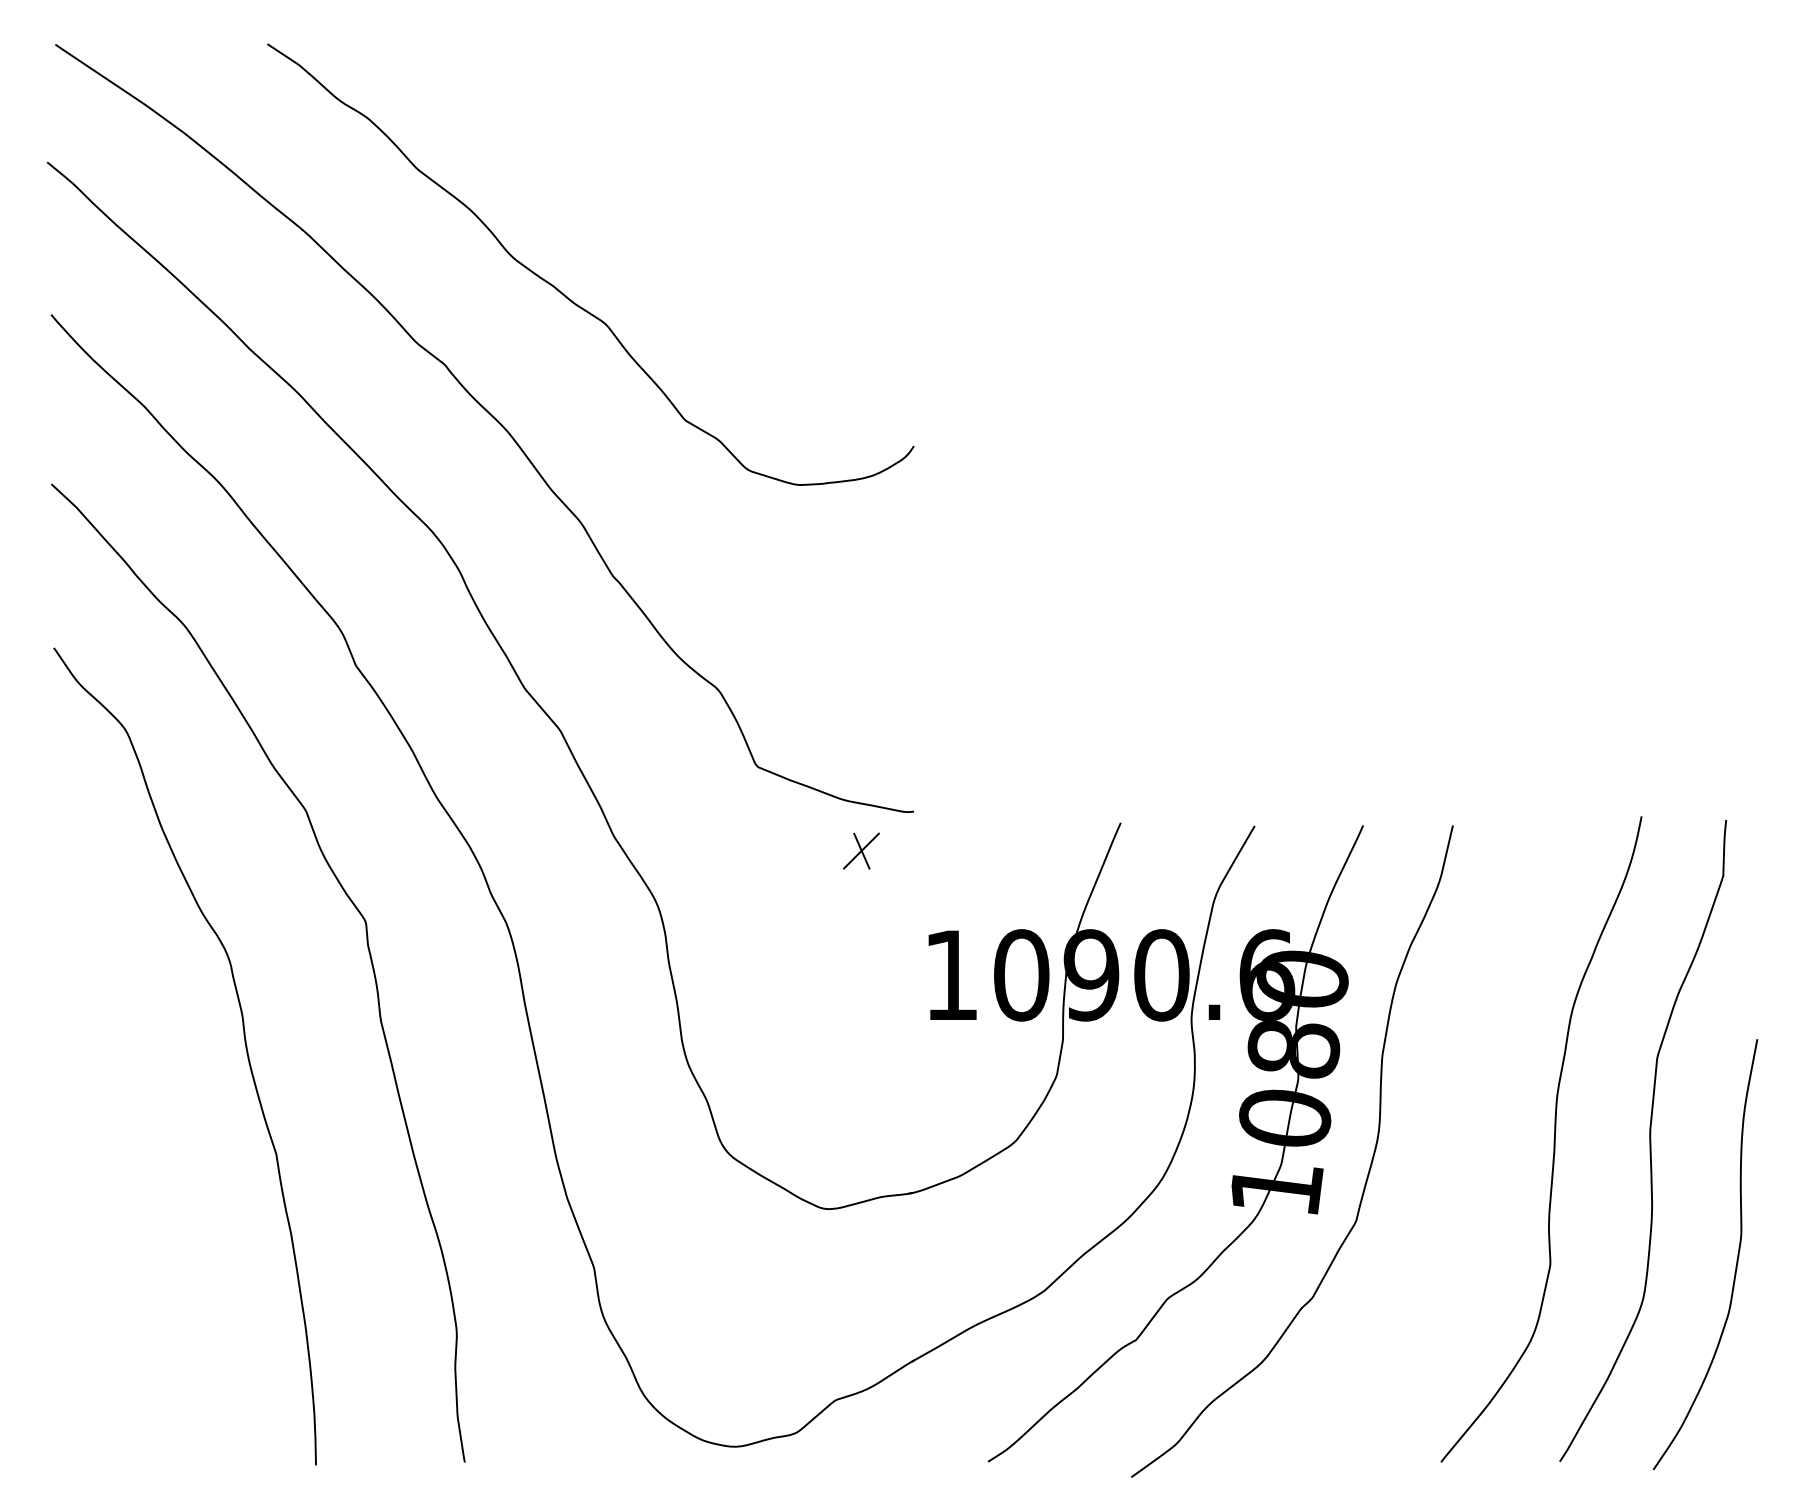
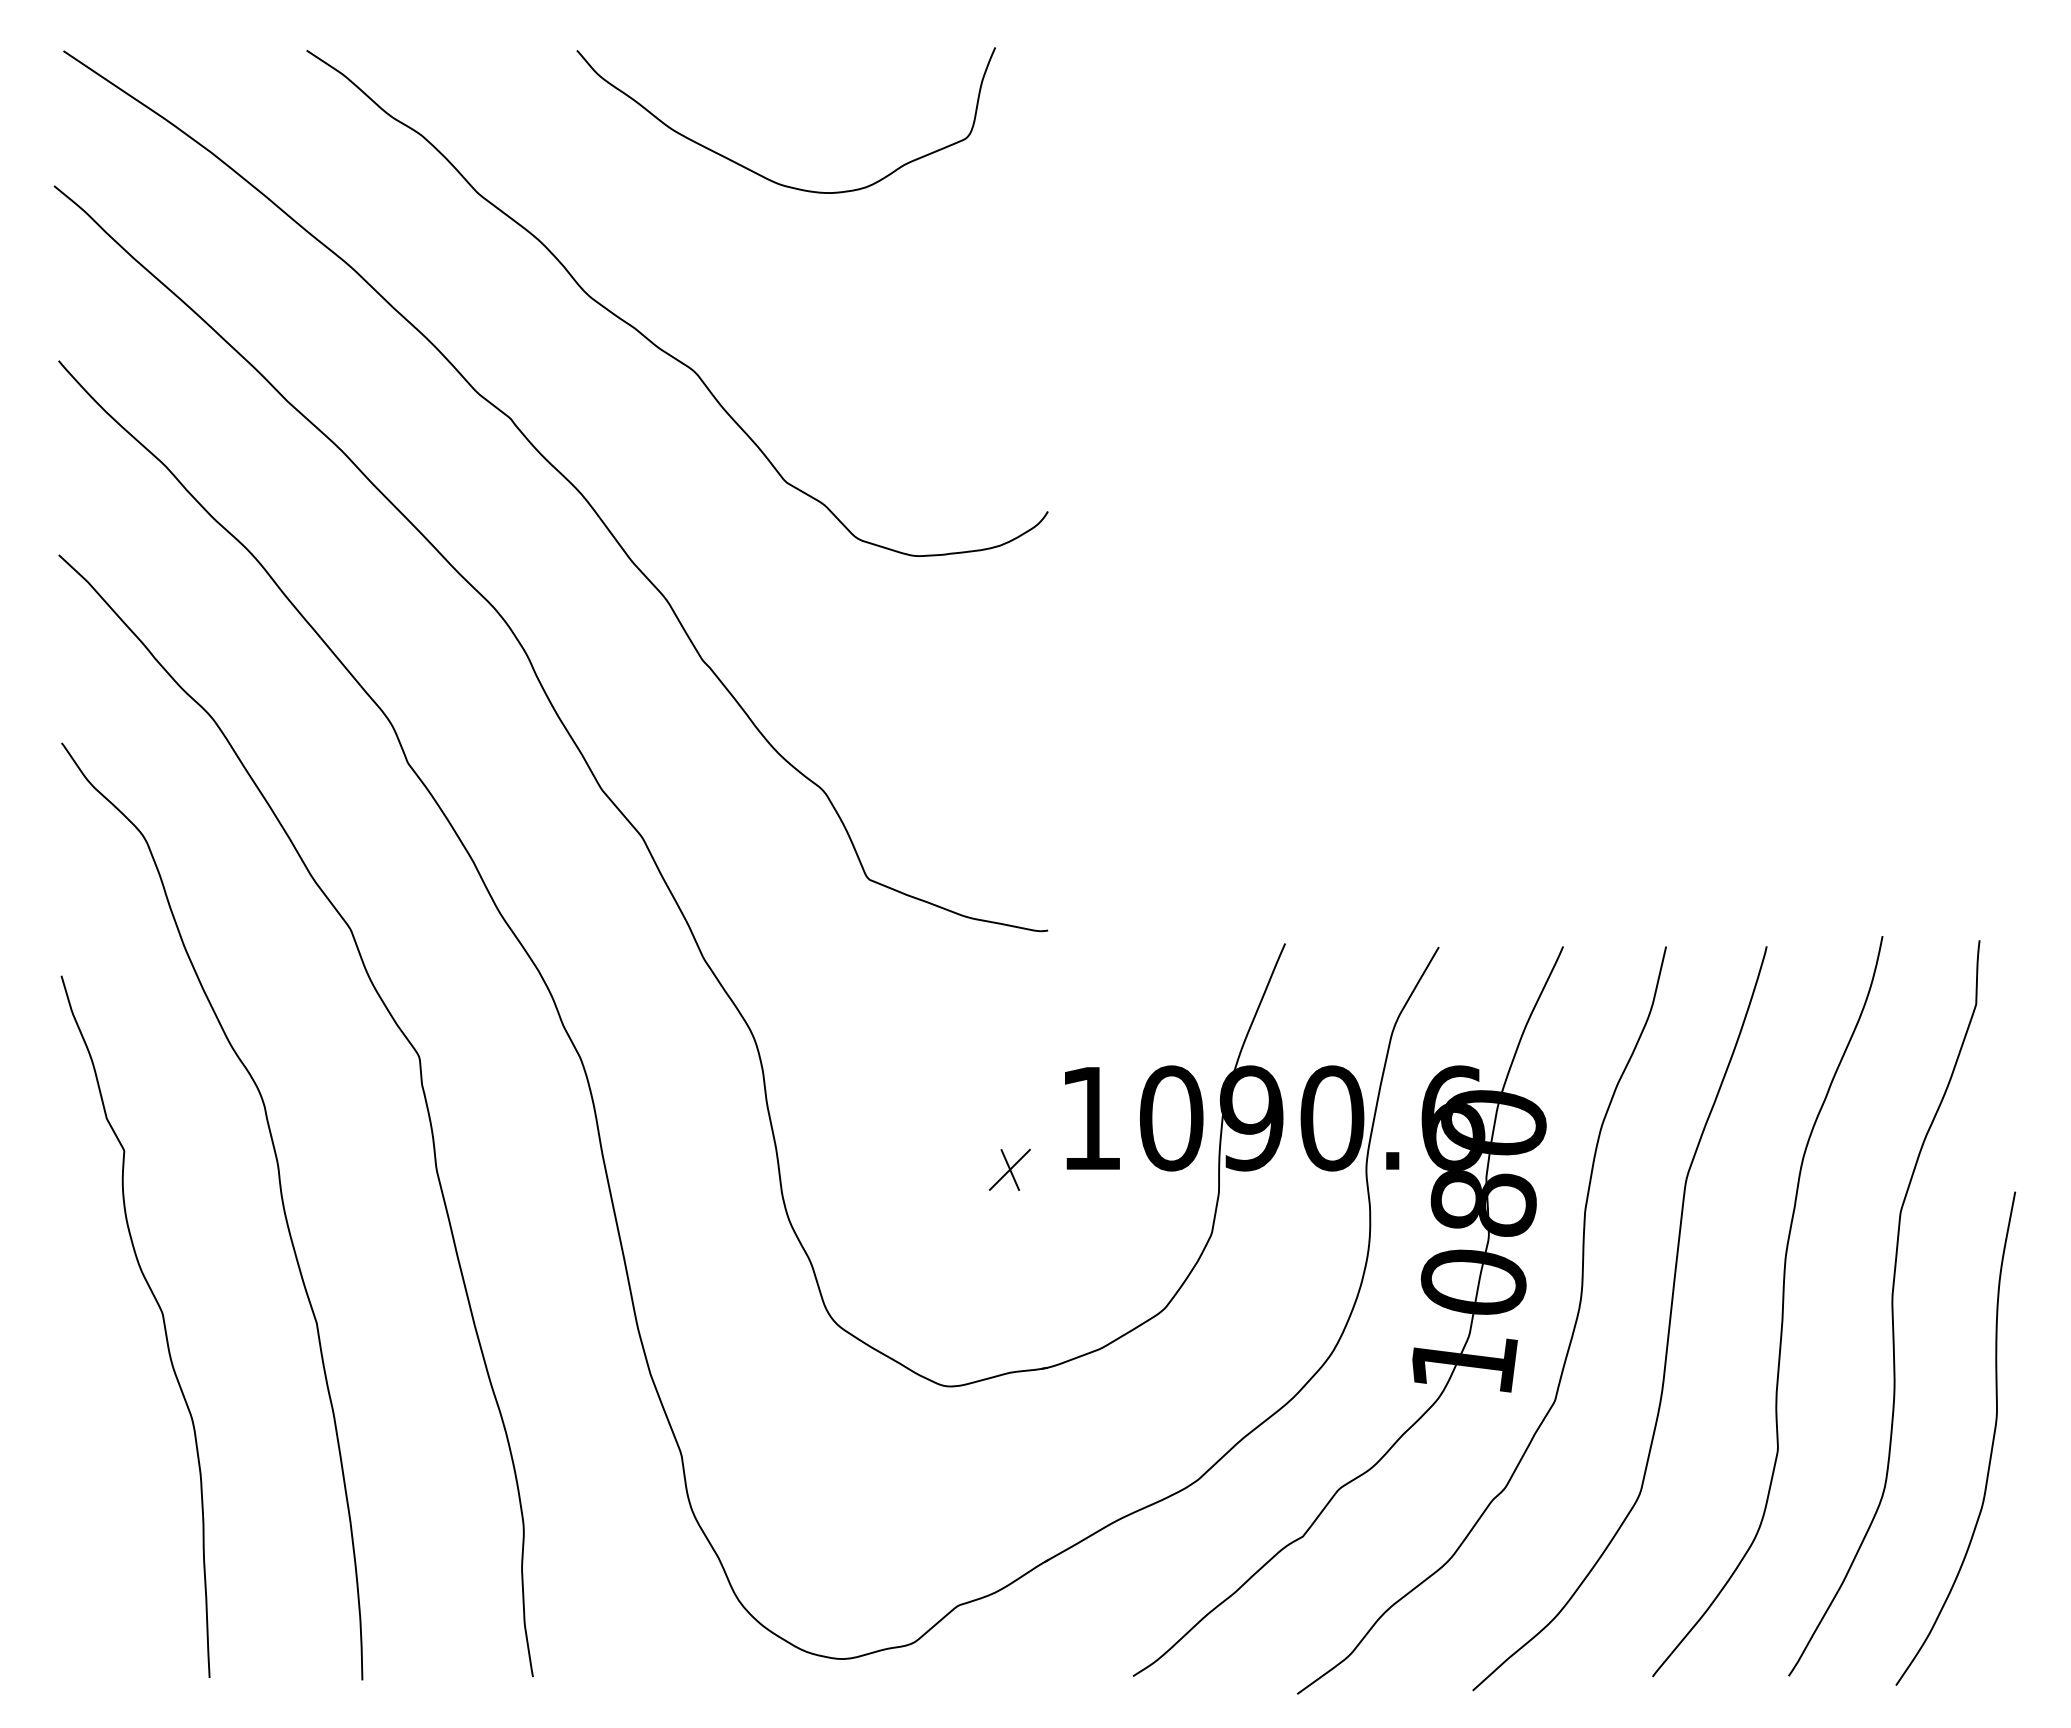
curve: (662, 151) -> (759, 173), added
part: (861, 850) -> (1009, 1169), moved
curve: (141, 1150) -> (162, 1319), added
curve: (1454, 1154) -> (1668, 1323), added

